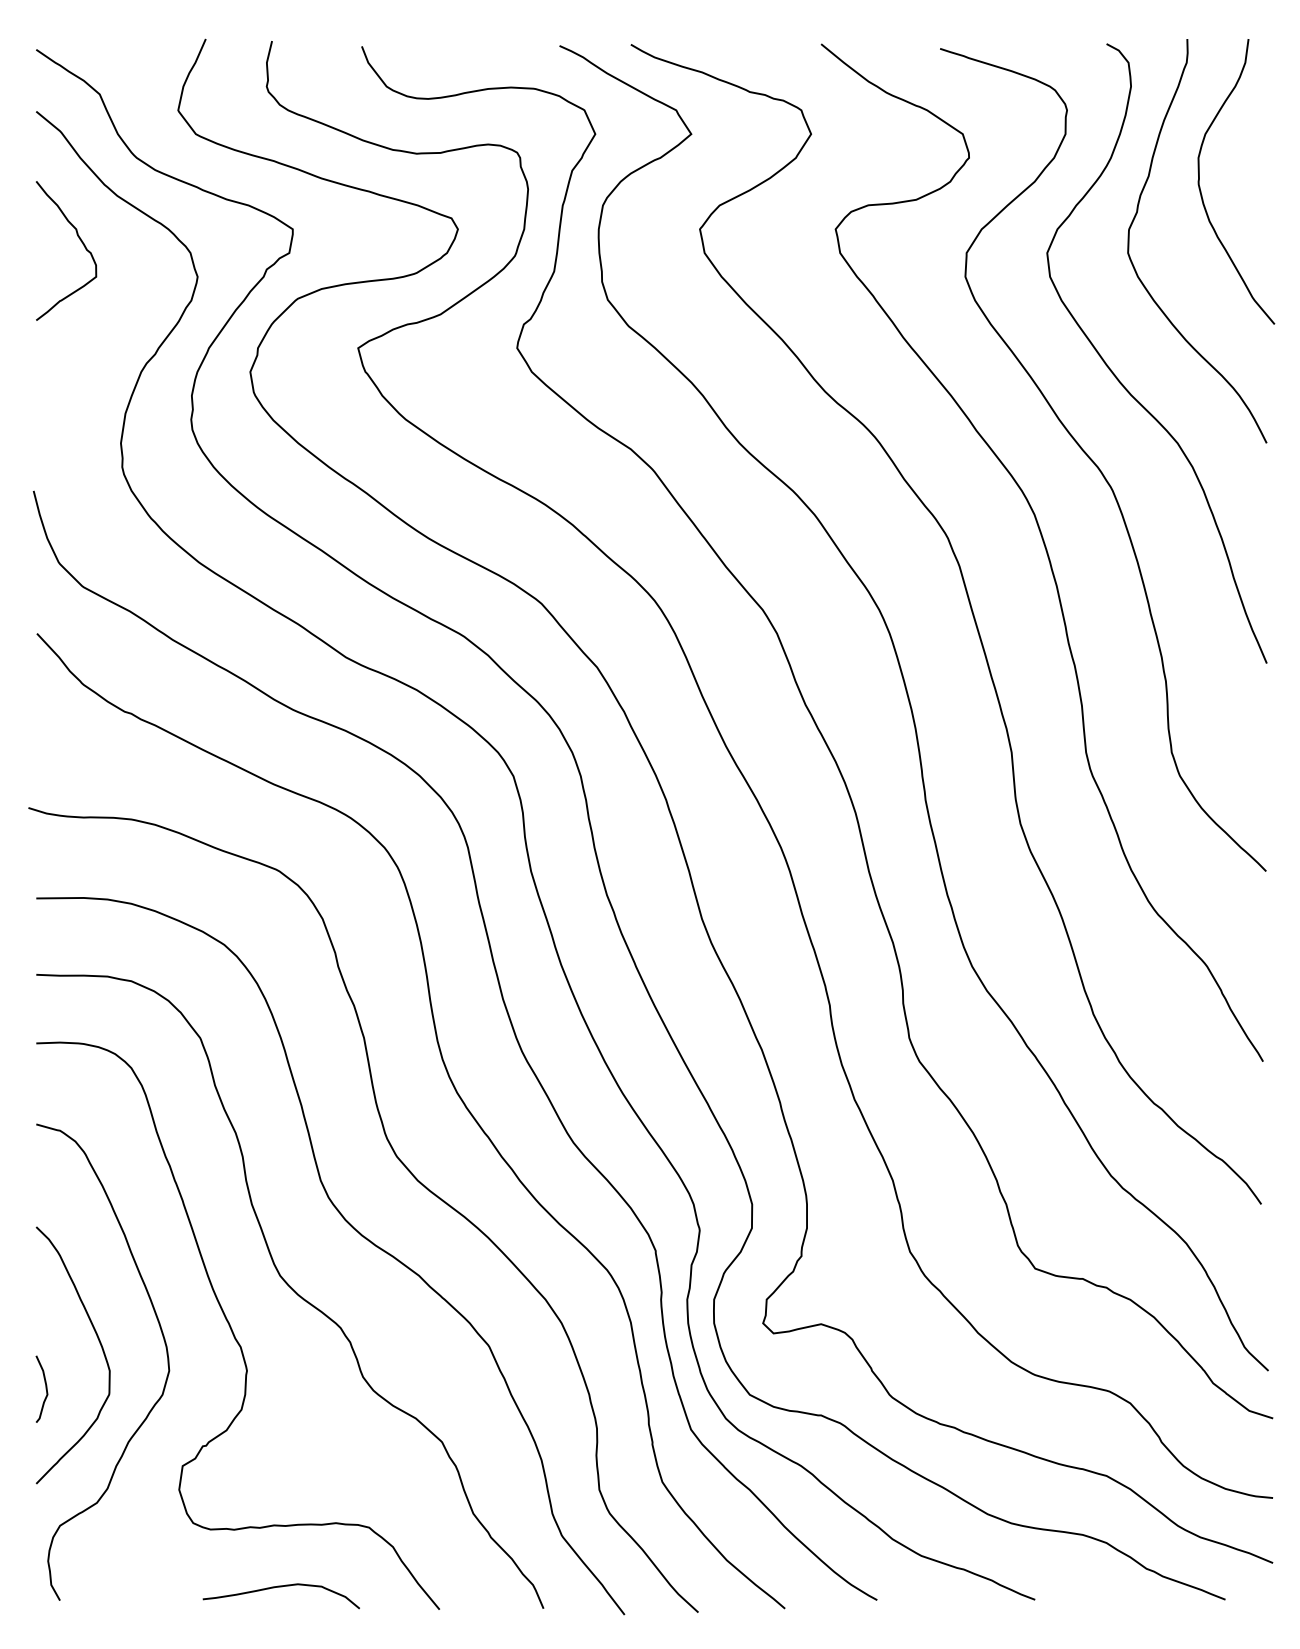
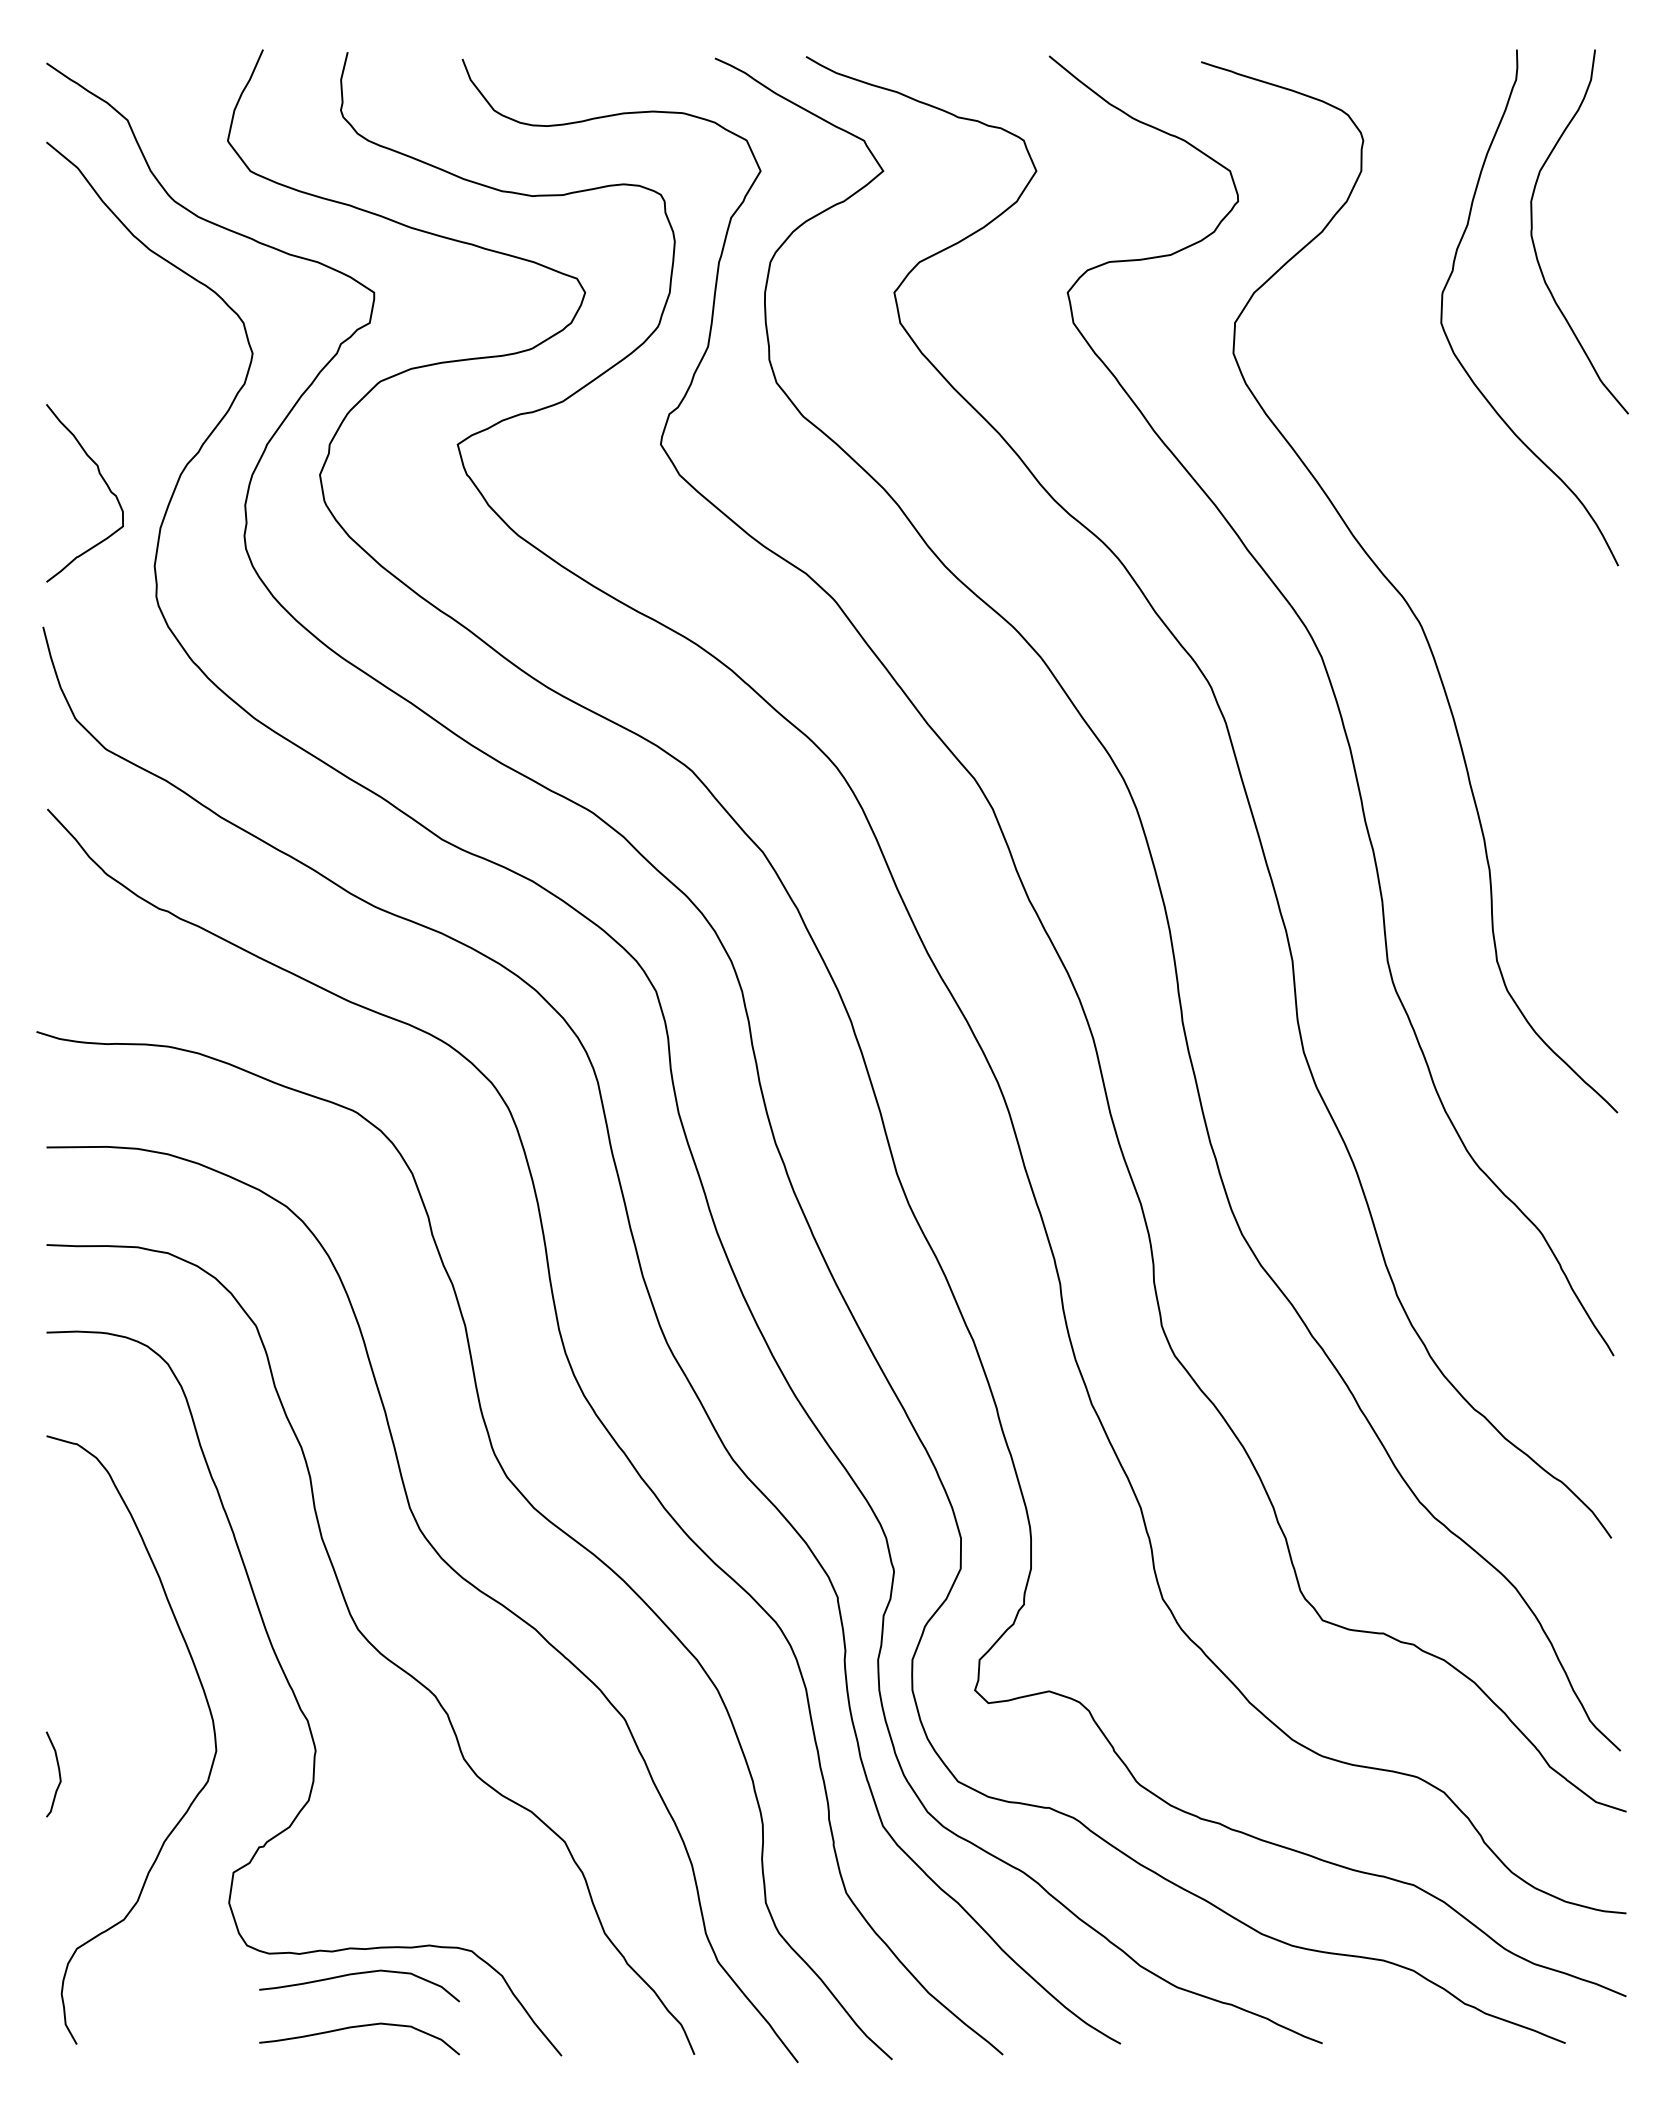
curve: (80, 241) -> (103, 481), moved
curve: (1123, 384) -> (1435, 491), removed
curve: (100, 1345) -> (128, 1718), removed
curve: (281, 1545) -> (359, 1974), added

